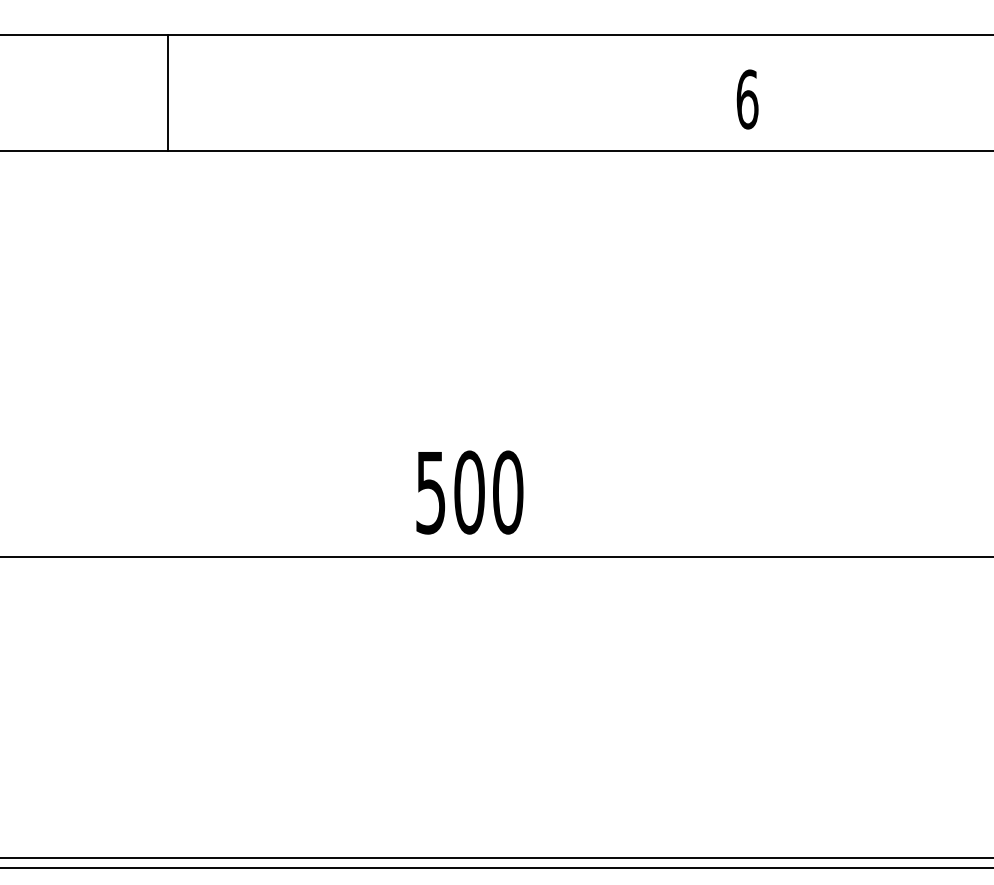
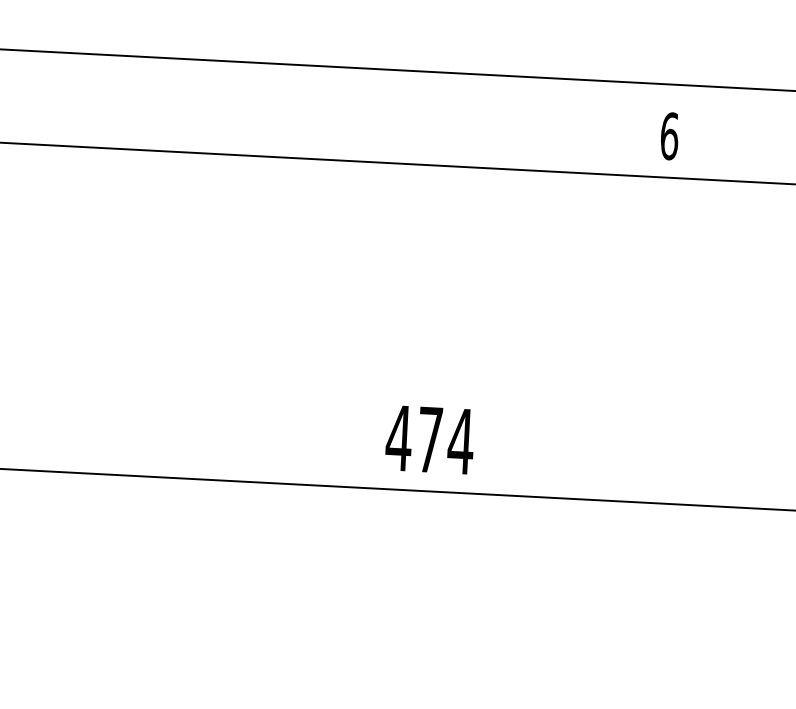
line: (167, 93) -> (204, 107), removed
text: (469, 492) -> (430, 439), 500 -> 474

